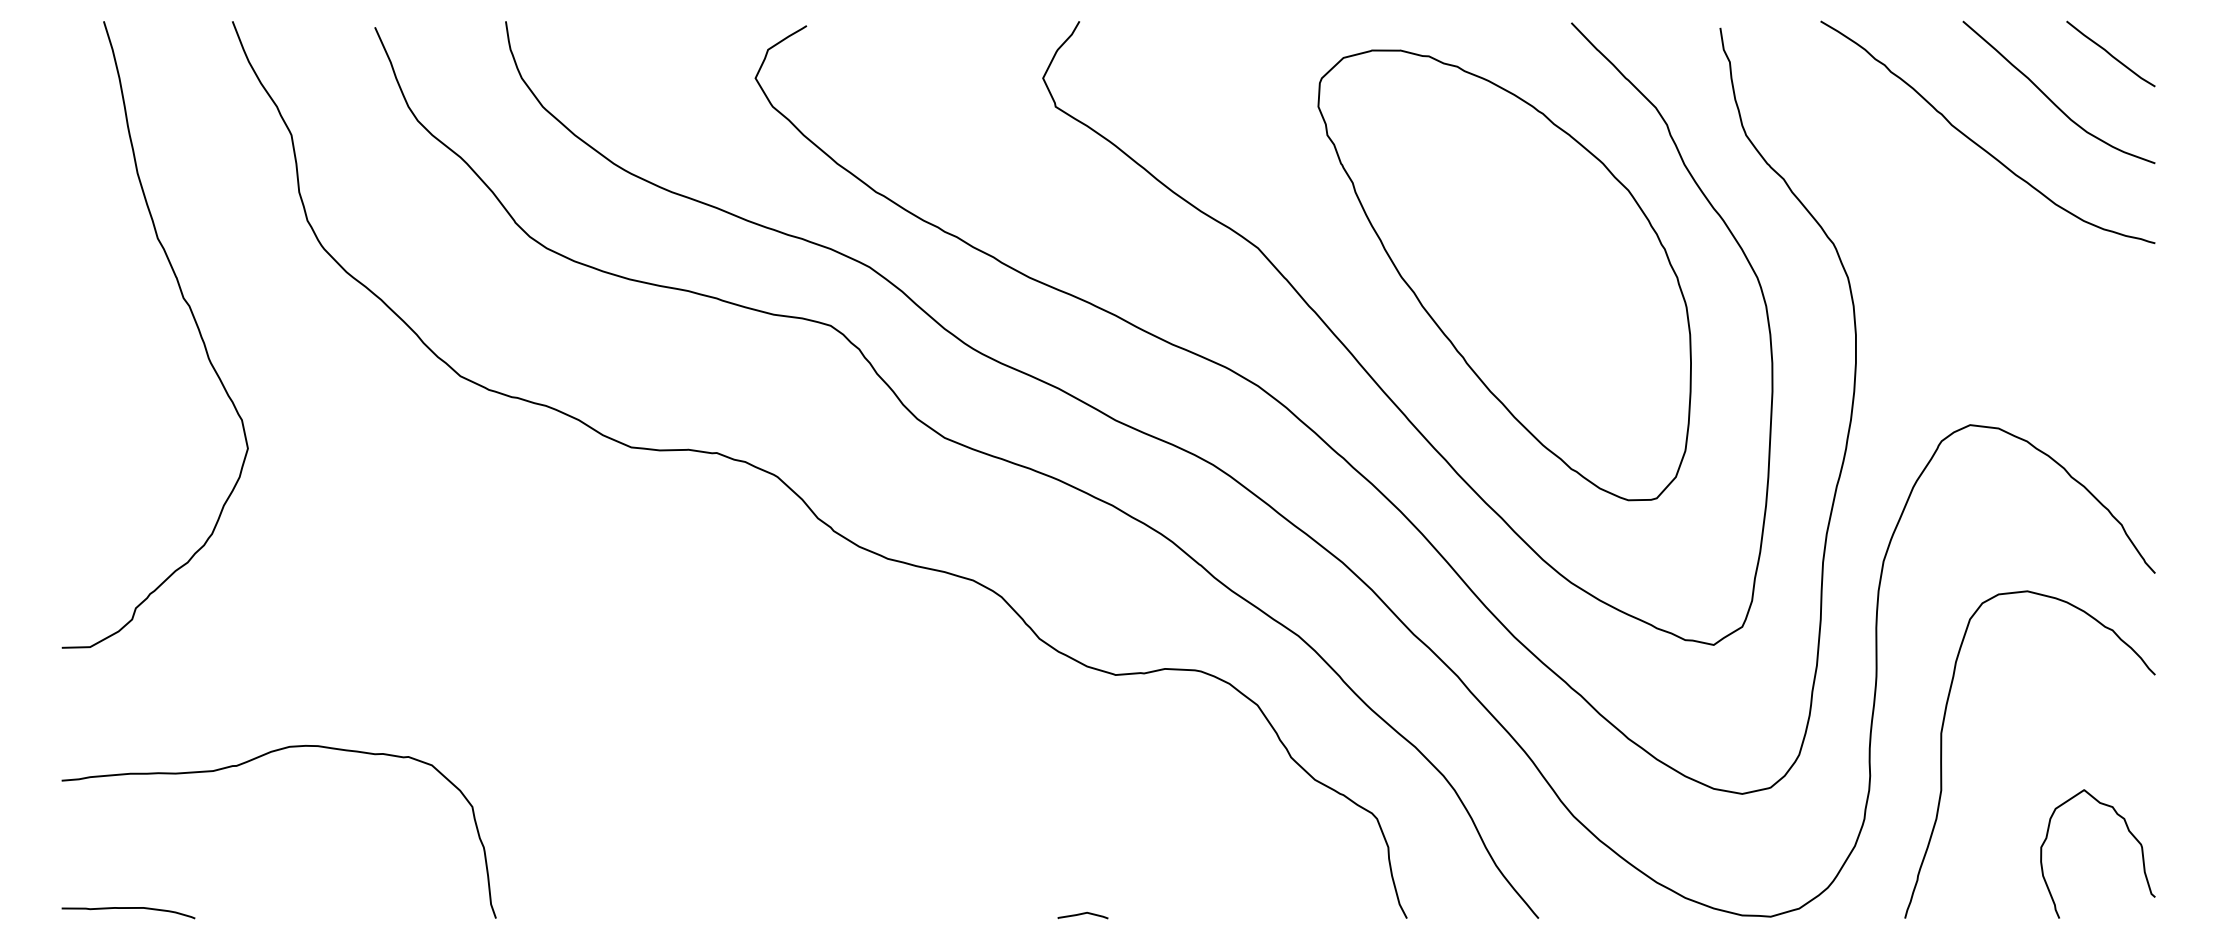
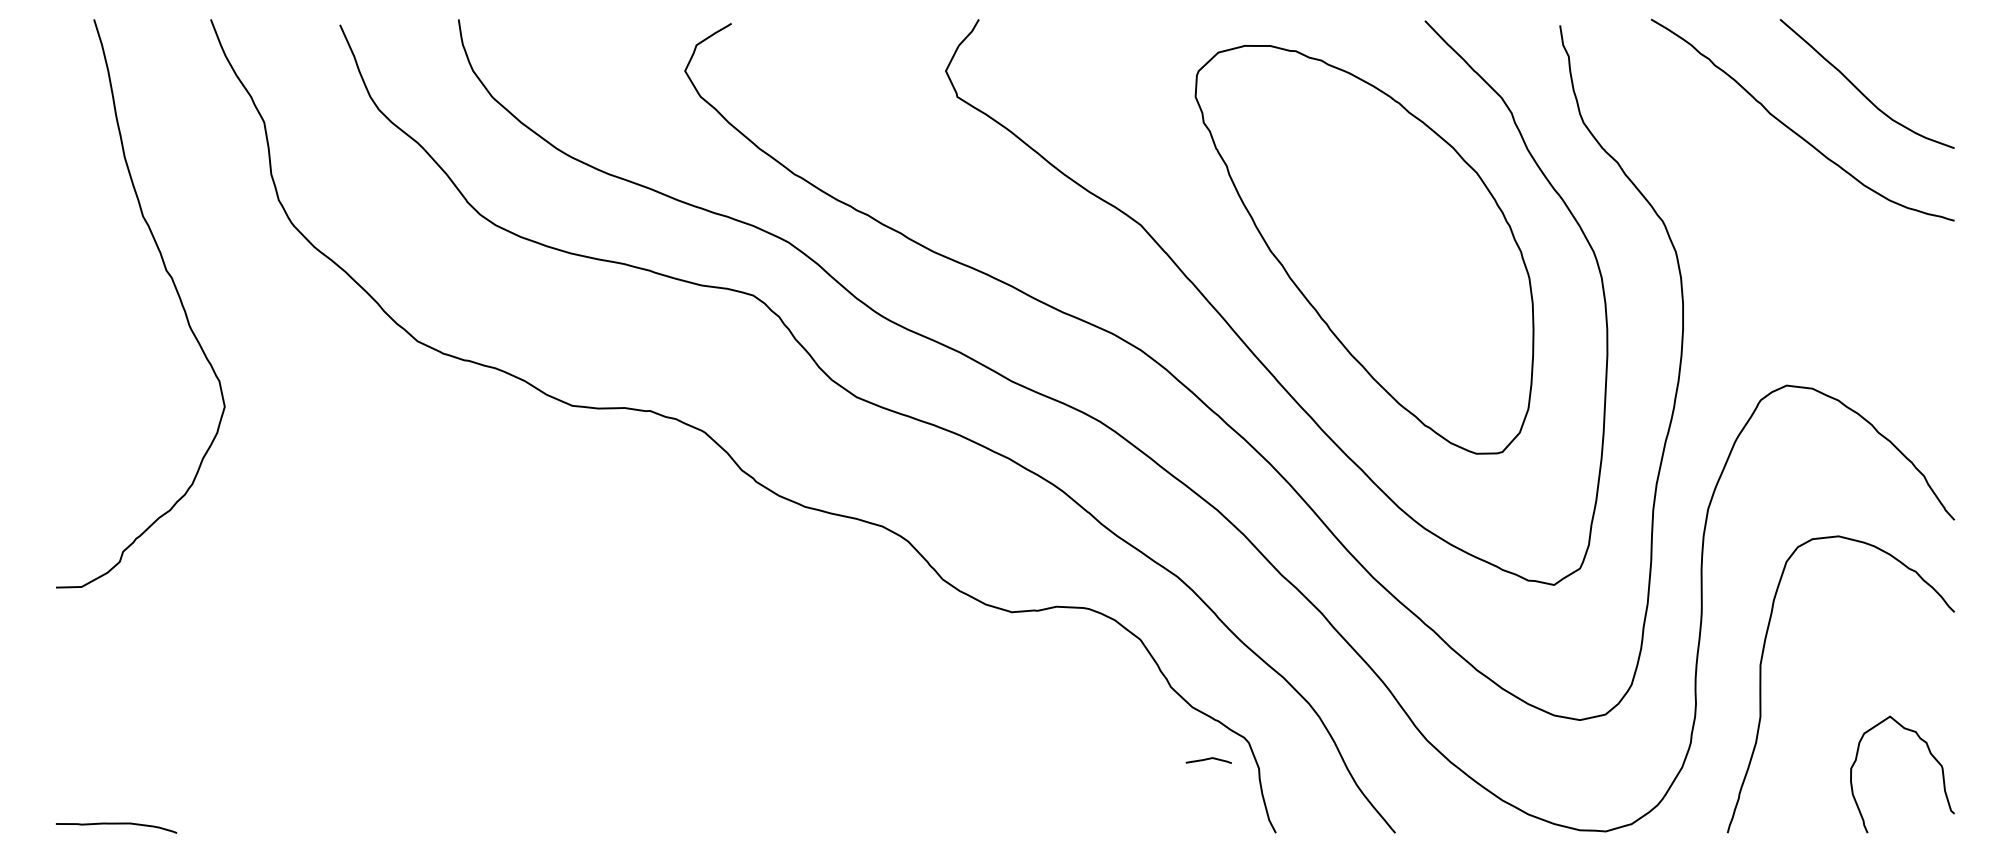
curve: (2110, 53) -> (1913, 48), removed
curve: (246, 763) -> (223, 692), removed
curve: (1082, 914) -> (1208, 759), moved

